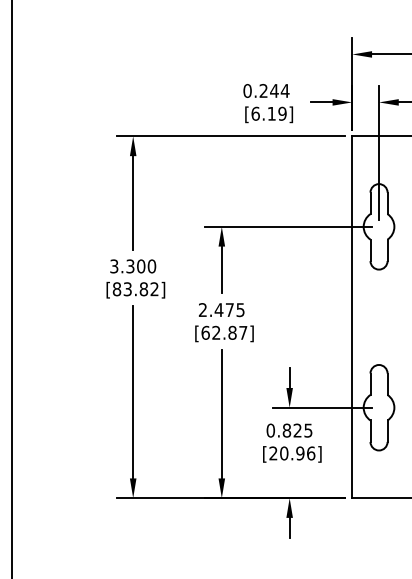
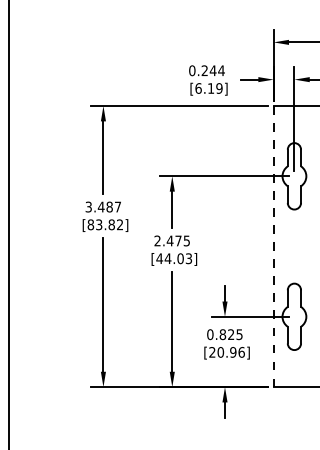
text: (141, 266) -> (109, 207), 3.300 -> 3.487
line: (352, 317) -> (273, 246), solid -> dashed
text: (224, 332) -> (174, 258), [62.87] -> [44.03]

